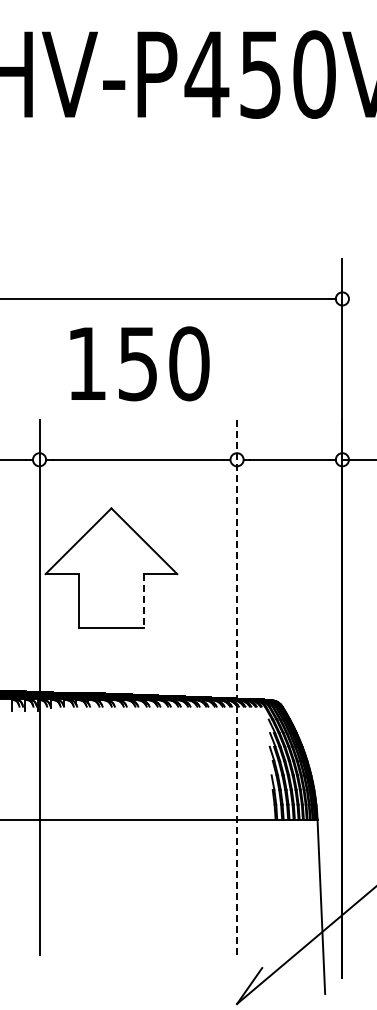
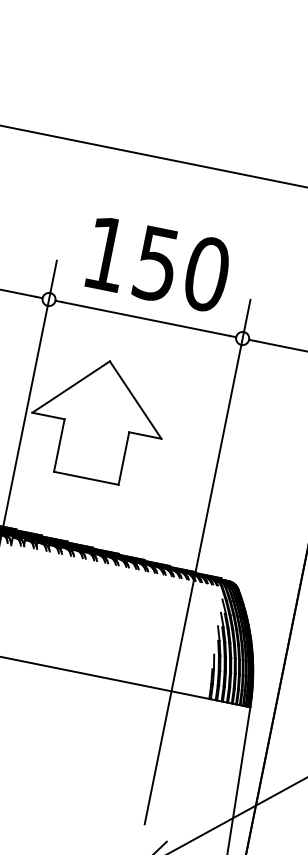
text: (139, 363) -> (158, 264), moved
line: (144, 600) -> (124, 458), dashed -> solid
line: (237, 687) -> (198, 561), dashed -> solid

